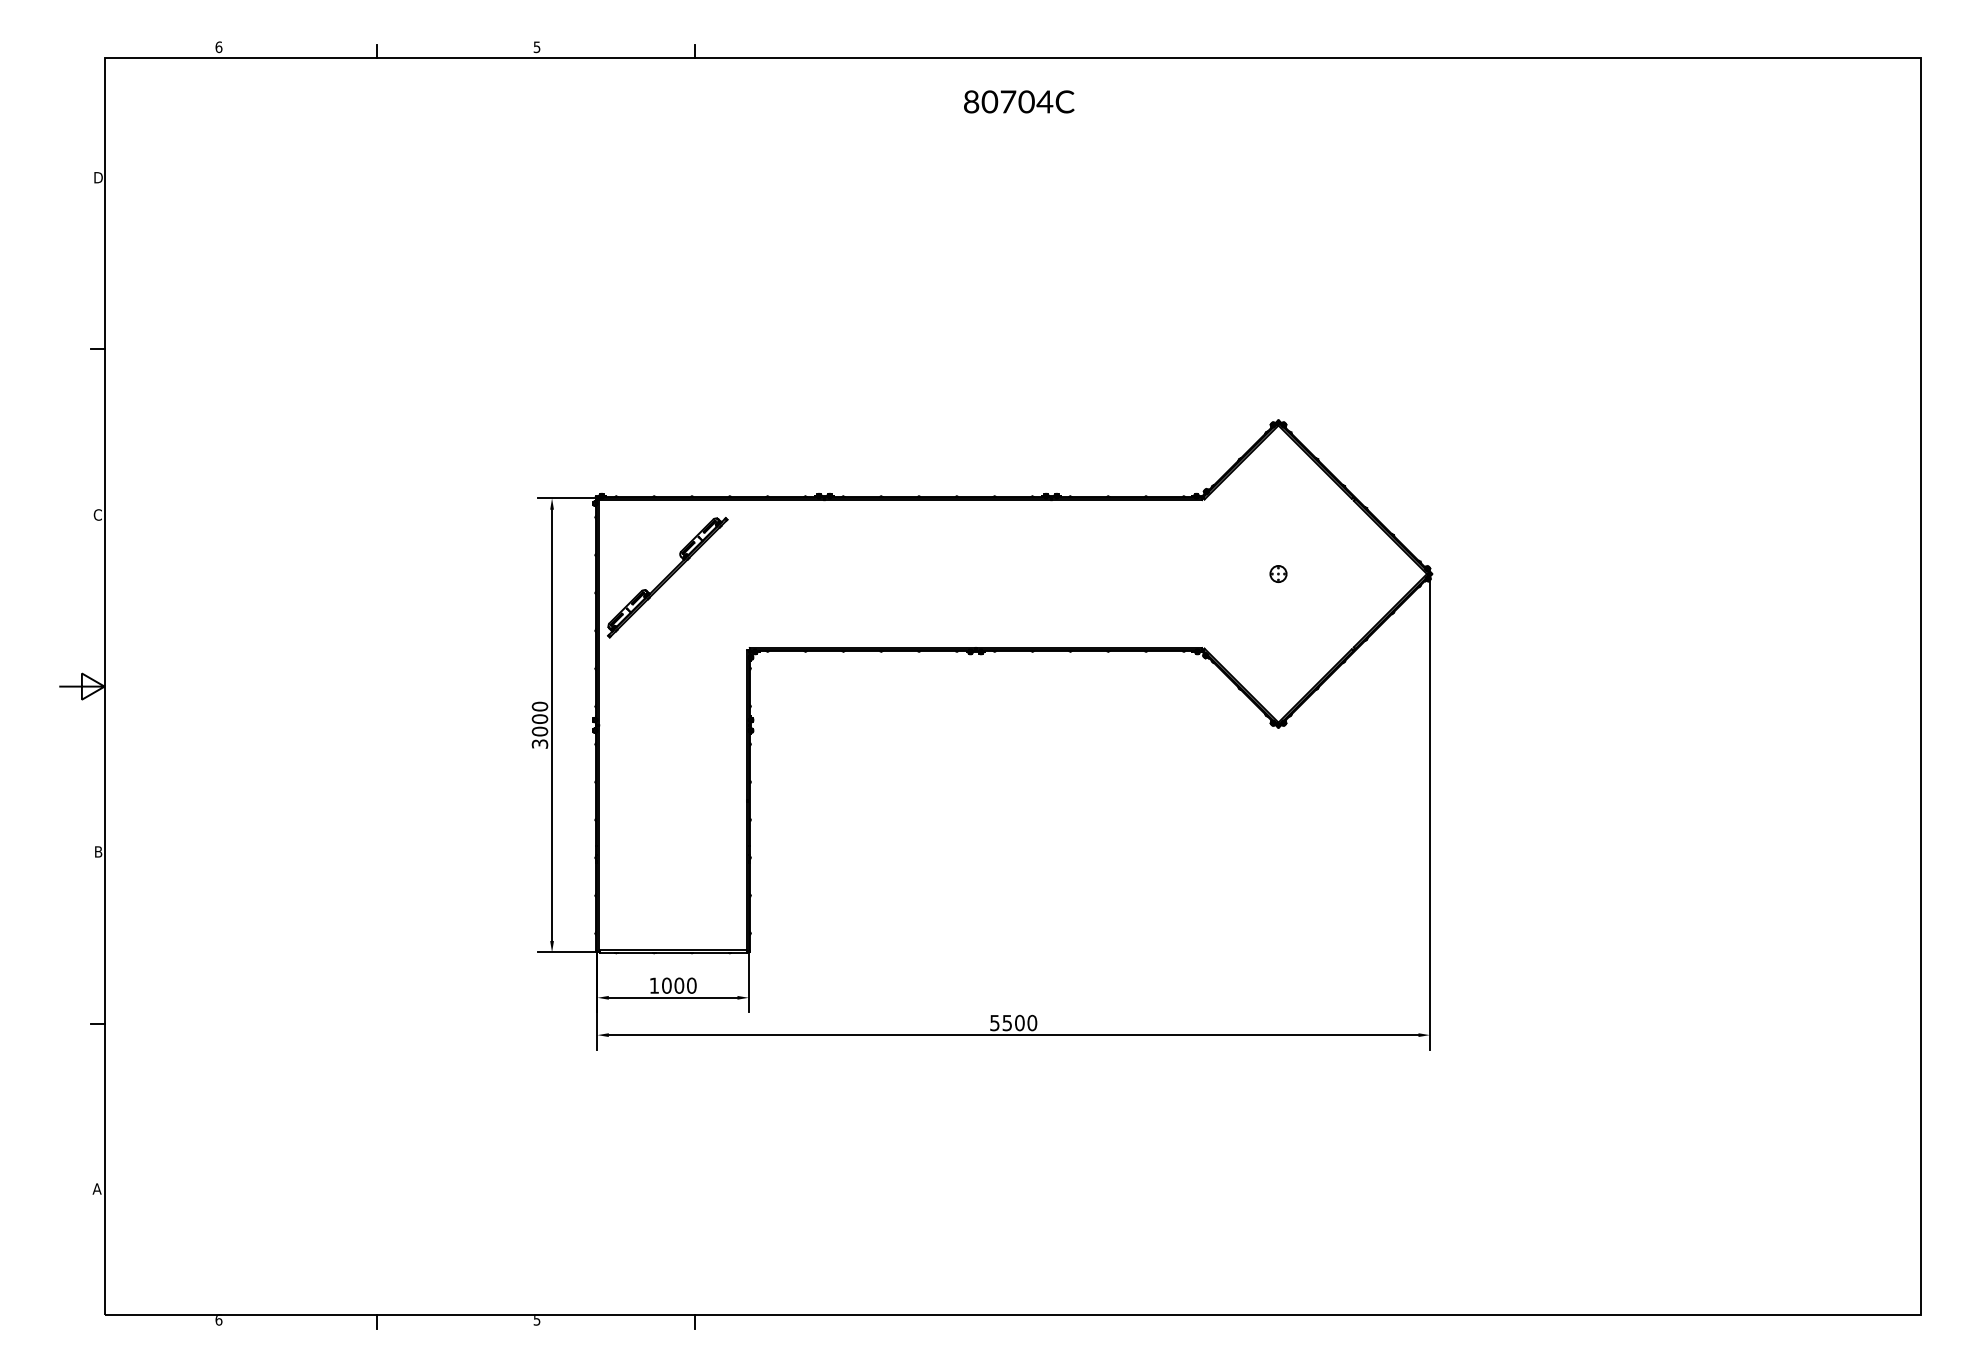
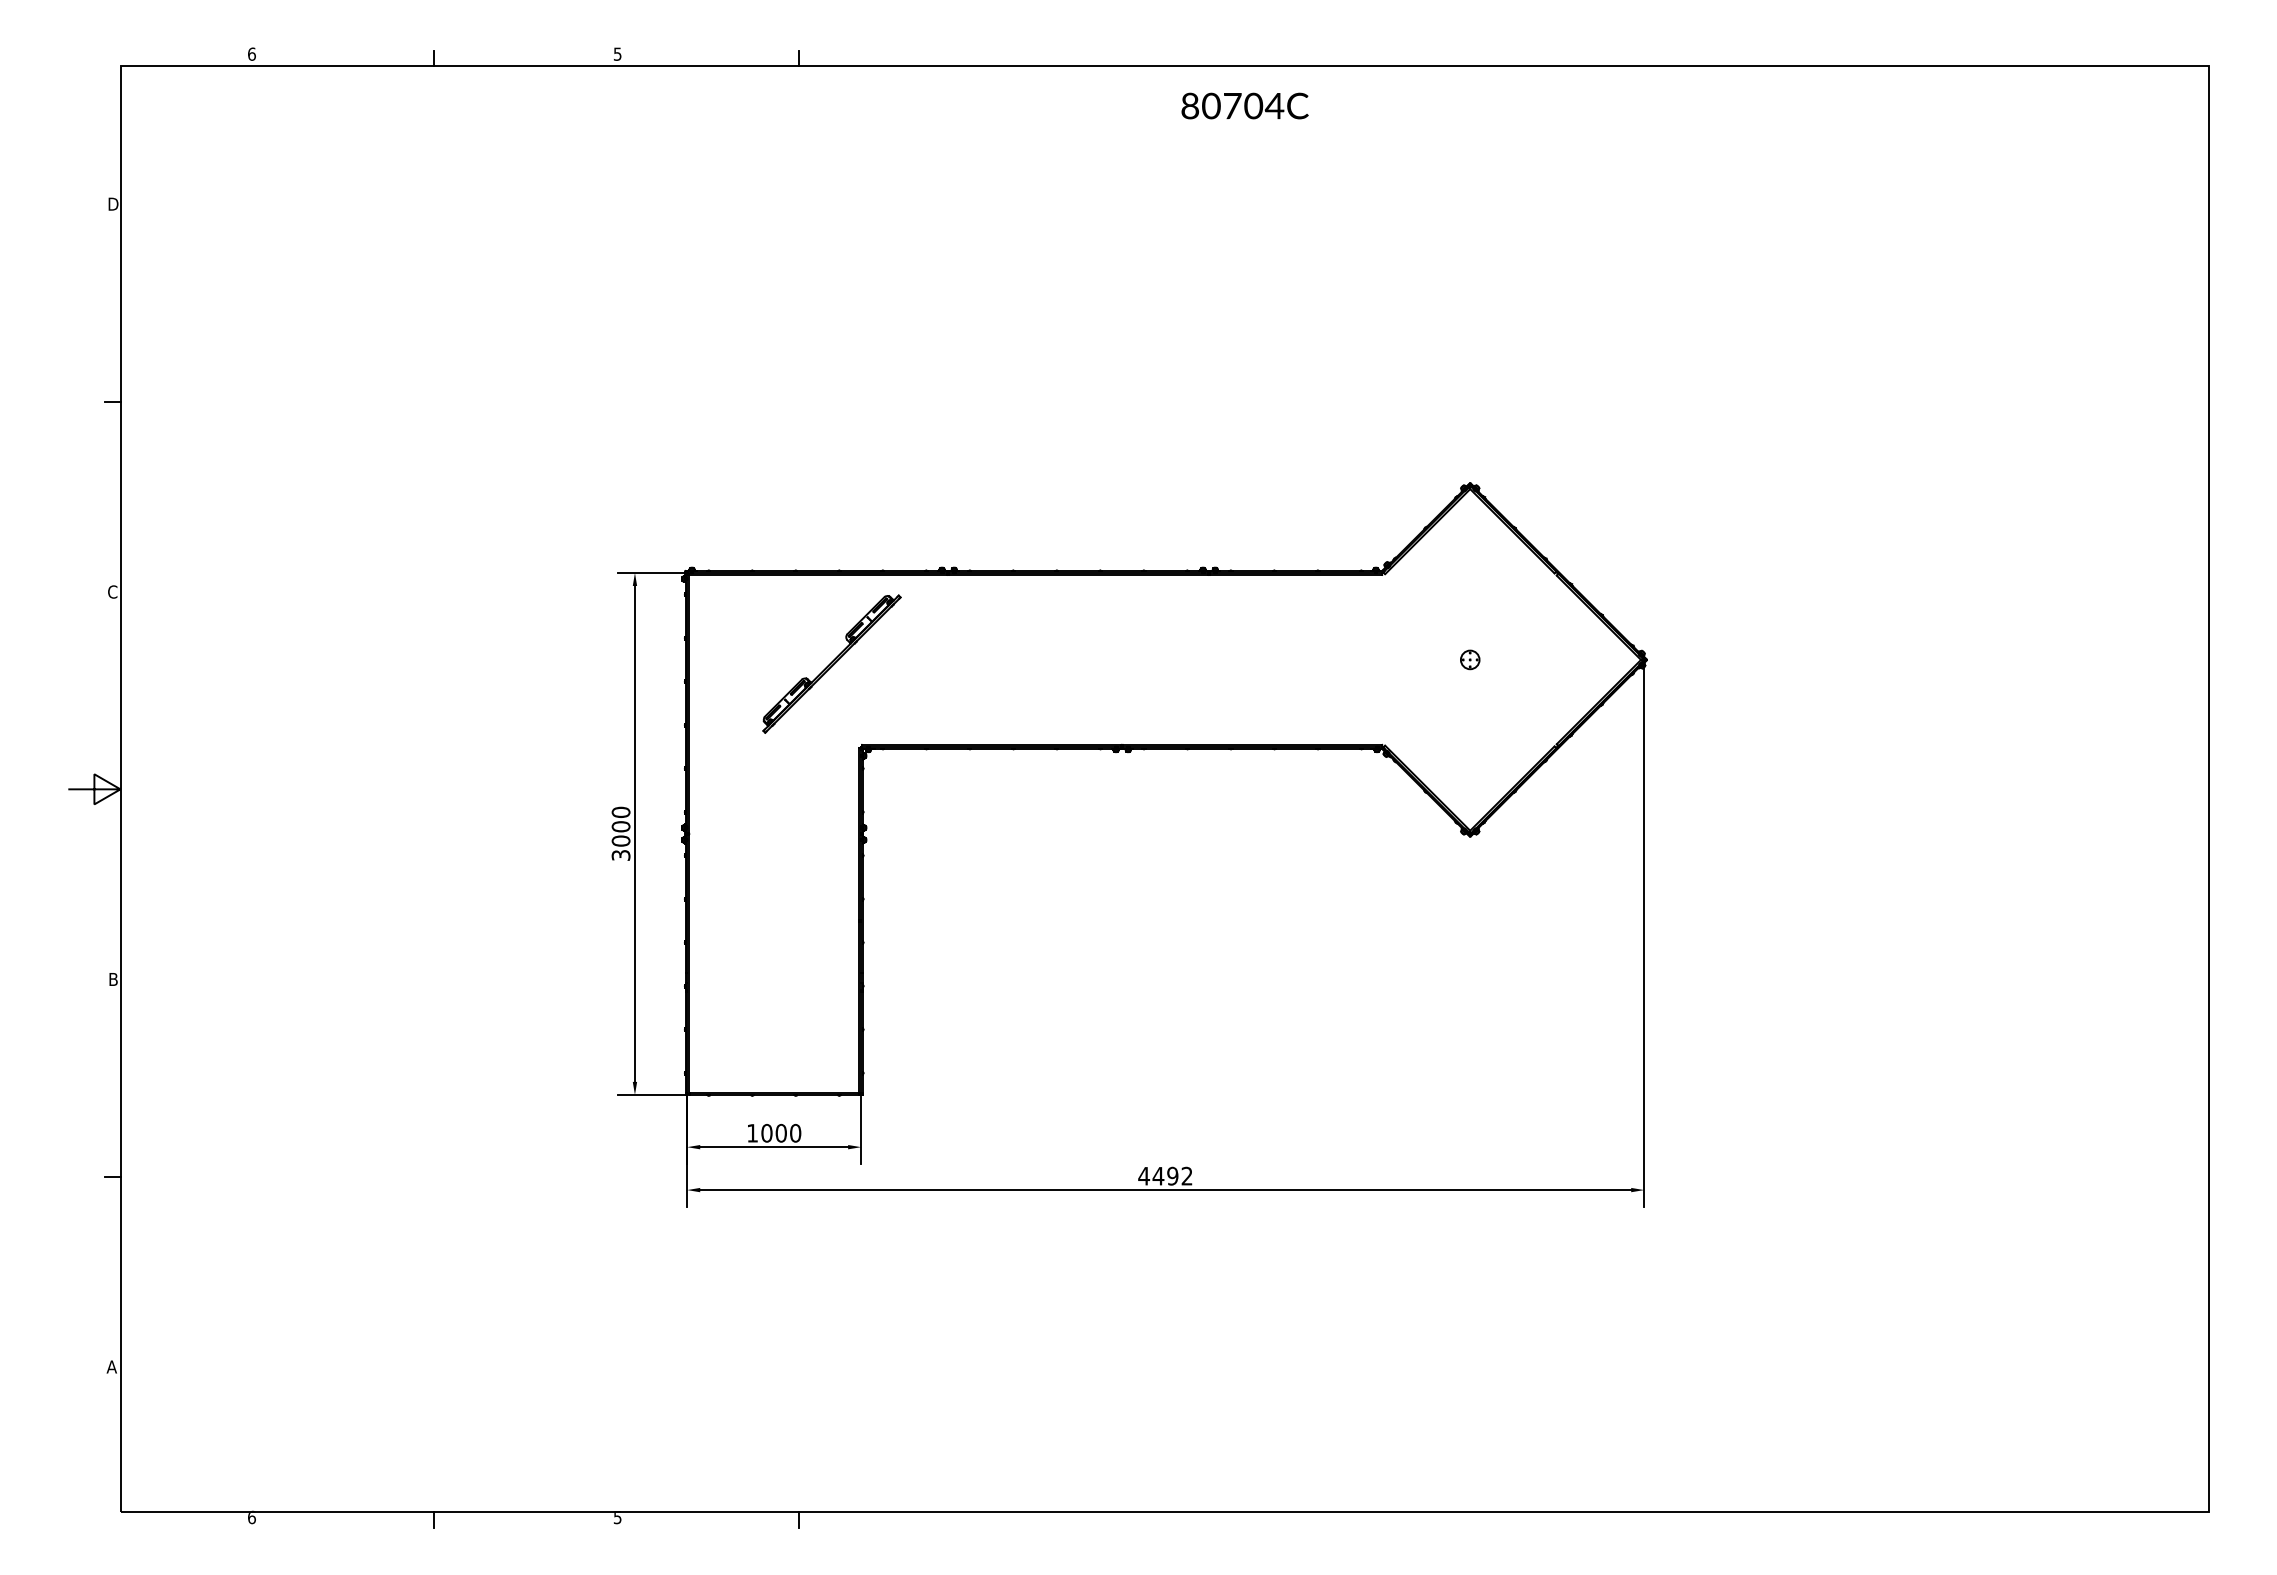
text: (1018, 101) -> (1244, 105), moved
part: (667, 577) -> (831, 663), moved
text: (1013, 1022) -> (1165, 1175), 5500 -> 4492

